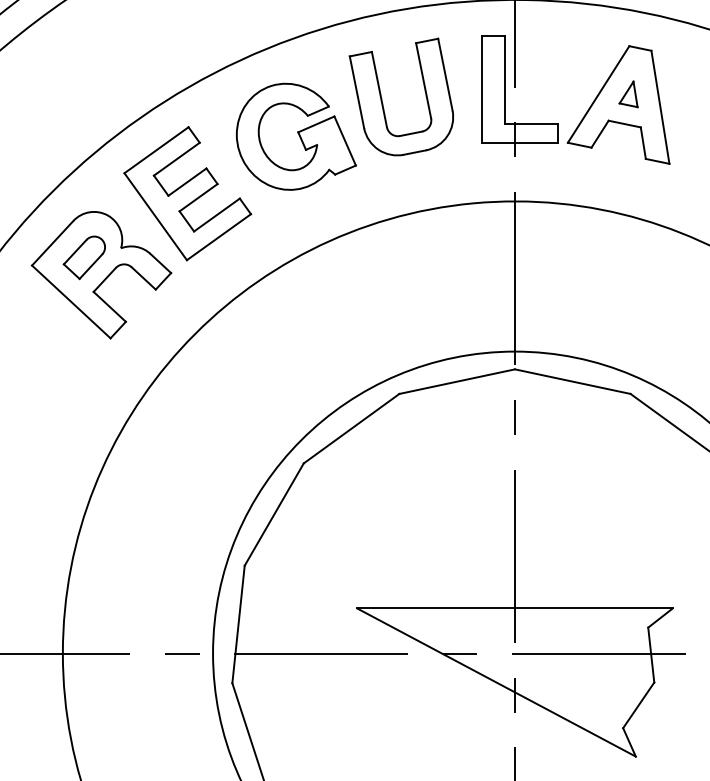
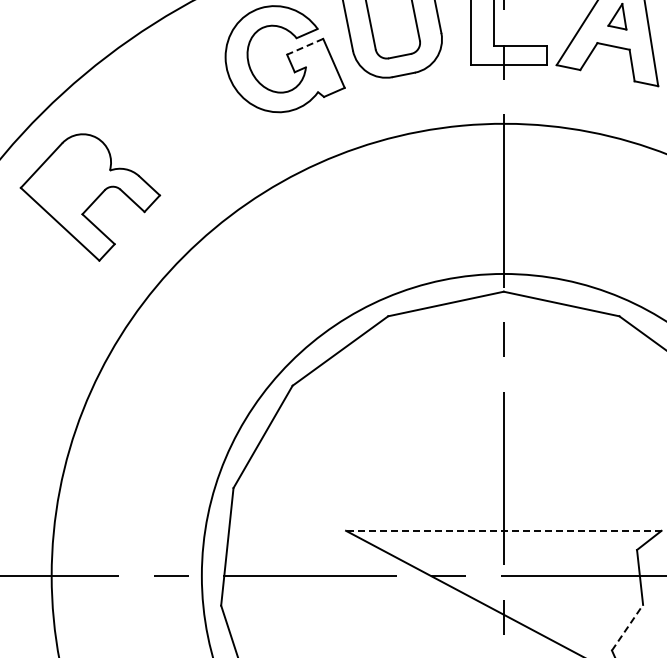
line: (316, 124) -> (305, 46), solid -> dashed
part: (187, 193) -> (176, 115), removed
part: (83, 257) -> (72, 179), removed
line: (514, 608) -> (503, 530), solid -> dashed
line: (638, 705) -> (627, 627), solid -> dashed

